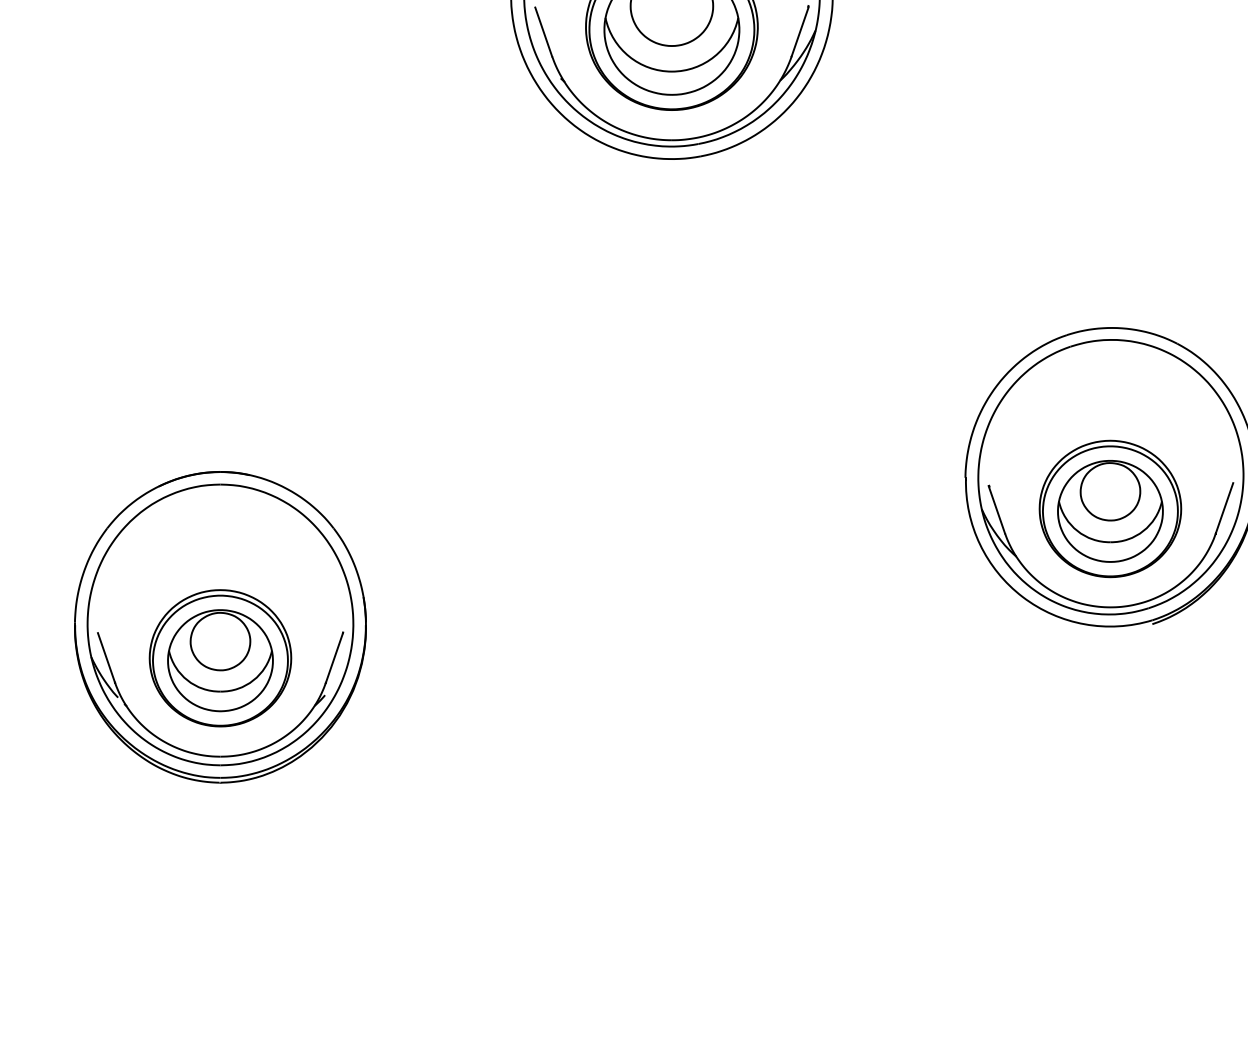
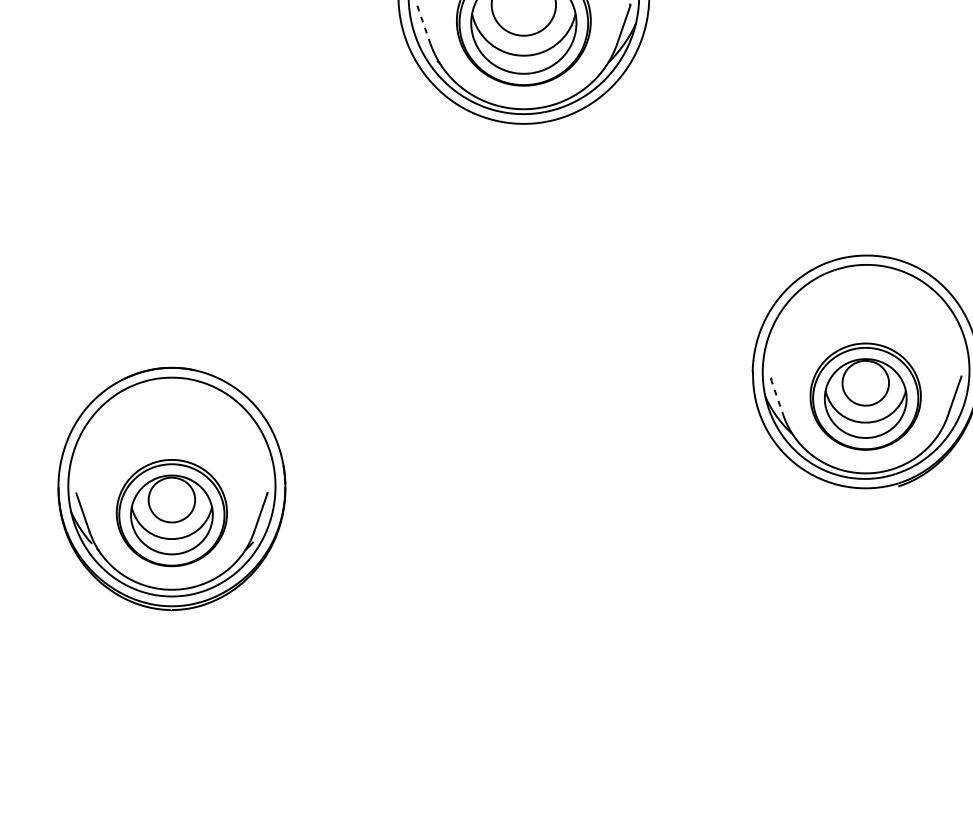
line: (543, 31) -> (423, 24), solid -> dashed
line: (997, 510) -> (777, 397), solid -> dashed

